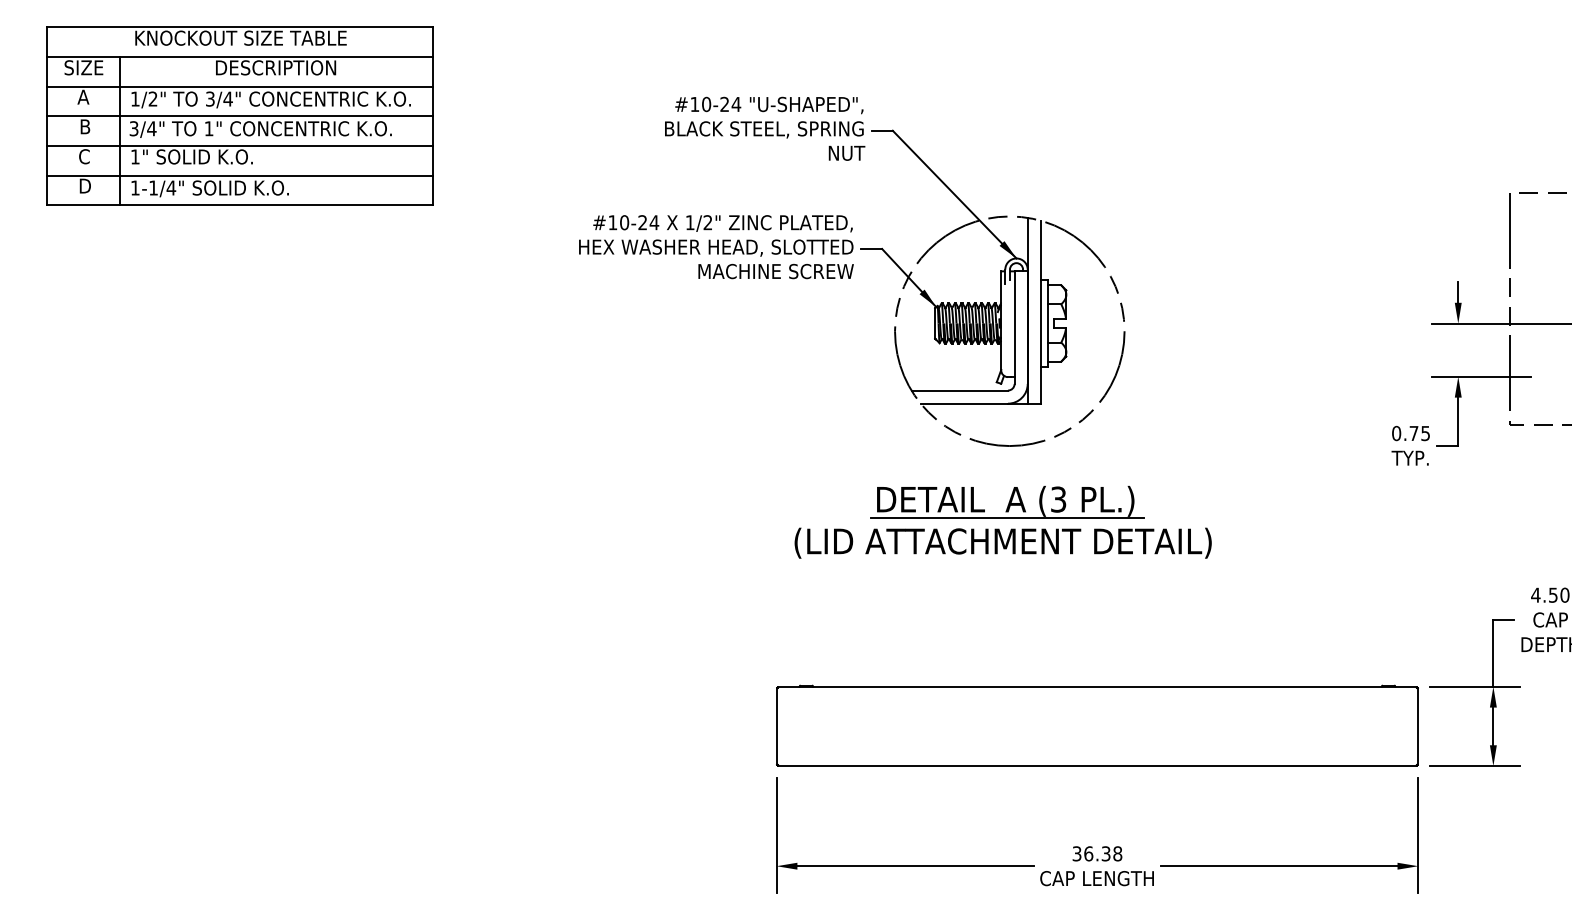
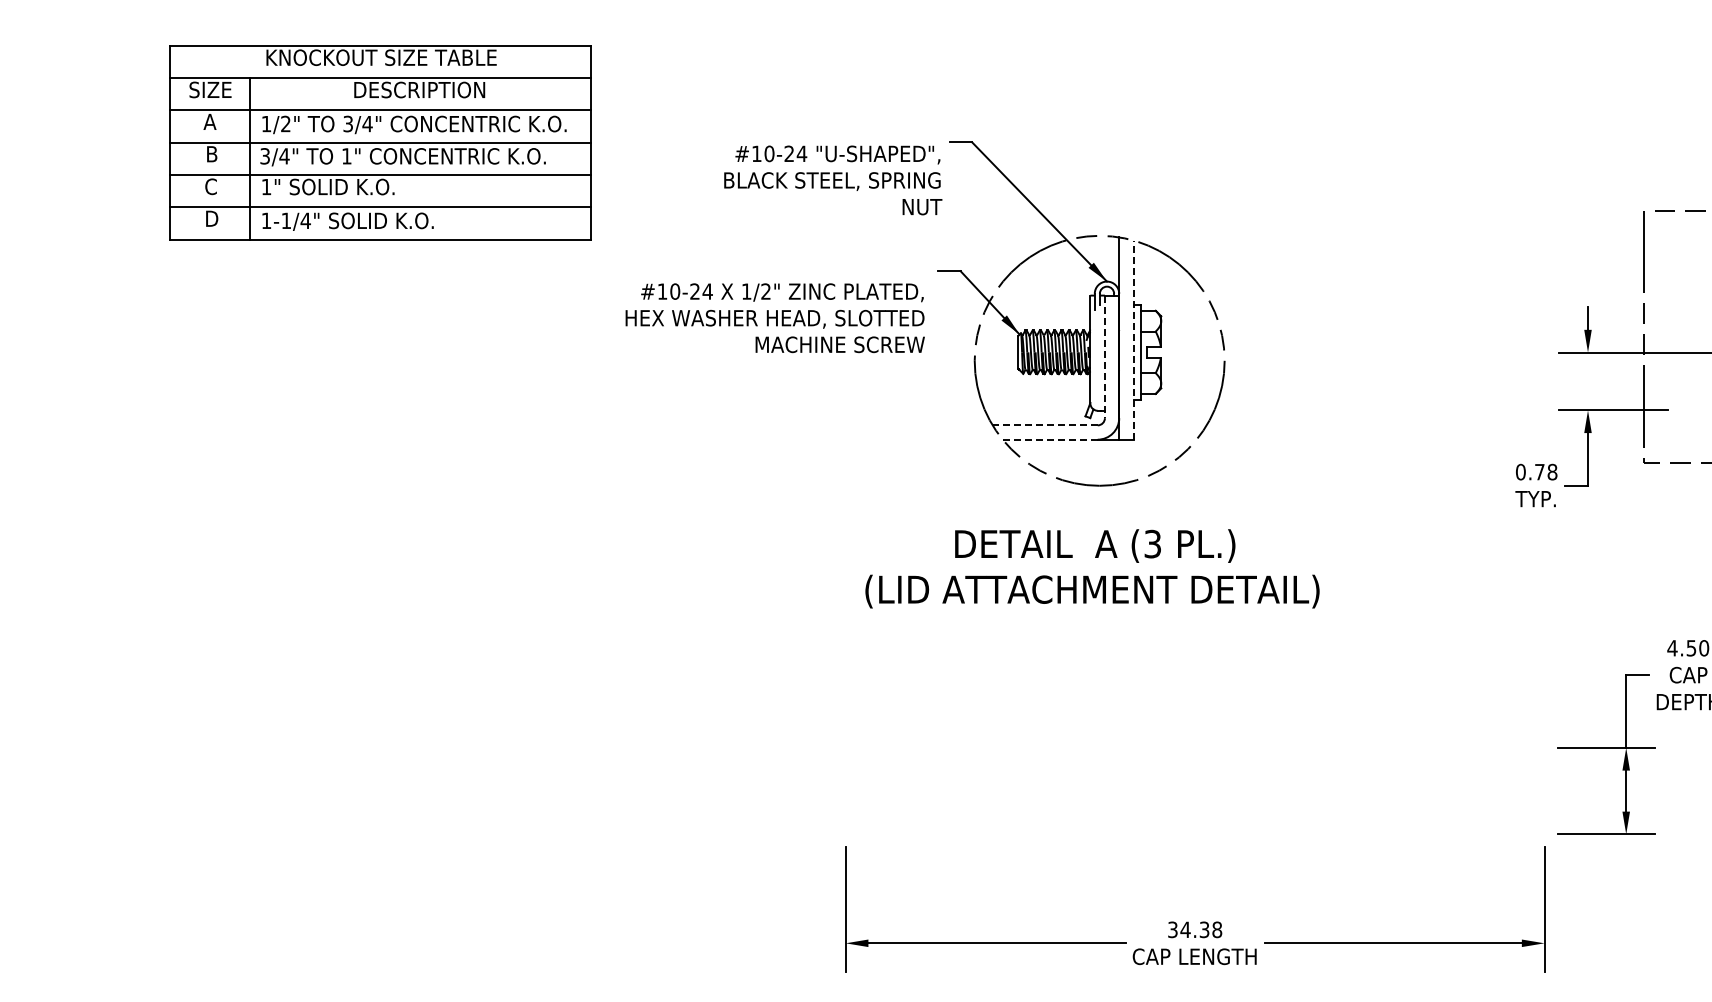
part: (240, 116) -> (380, 142), moved
text: (765, 128) -> (833, 180), moved
text: (715, 247) -> (774, 318), moved
line: (1040, 312) -> (1133, 340), solid -> dashed
line: (1014, 328) -> (1104, 357), solid -> dashed
line: (960, 390) -> (1045, 425), solid -> dashed
line: (964, 403) -> (1050, 439), solid -> dashed
text: (1425, 432) -> (1552, 471), 0.75 -> 0.78
line: (1007, 518) -> (1097, 564), removed
part: (1097, 724) -> (1195, 789), removed
text: (1088, 853) -> (1185, 929), 36.38 -> 34.38

